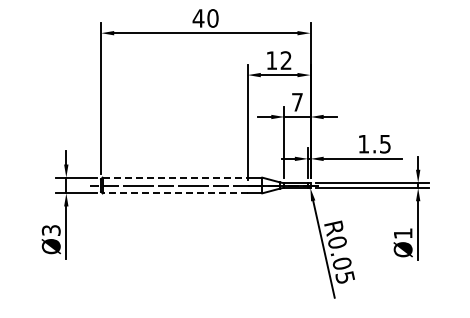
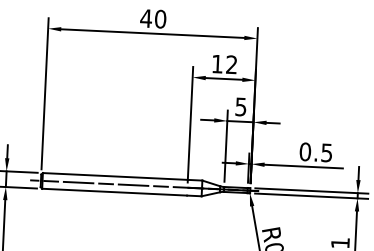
text: (297, 102) -> (241, 107), 7 -> 5
text: (363, 143) -> (305, 151), 1.5 -> 0.5
line: (175, 177) -> (115, 176), dashed -> solid
line: (175, 193) -> (114, 192), dashed -> solid

